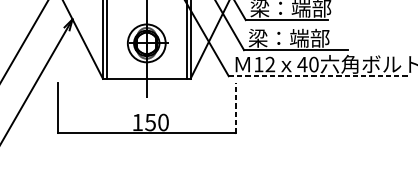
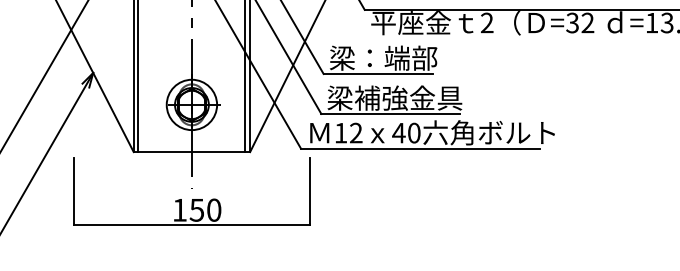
text: (309, 37) -> (408, 97), 梁：端部 -> 梁補強金具
line: (318, 76) -> (420, 148), dashed -> solid
line: (235, 108) -> (309, 191), dashed -> solid

